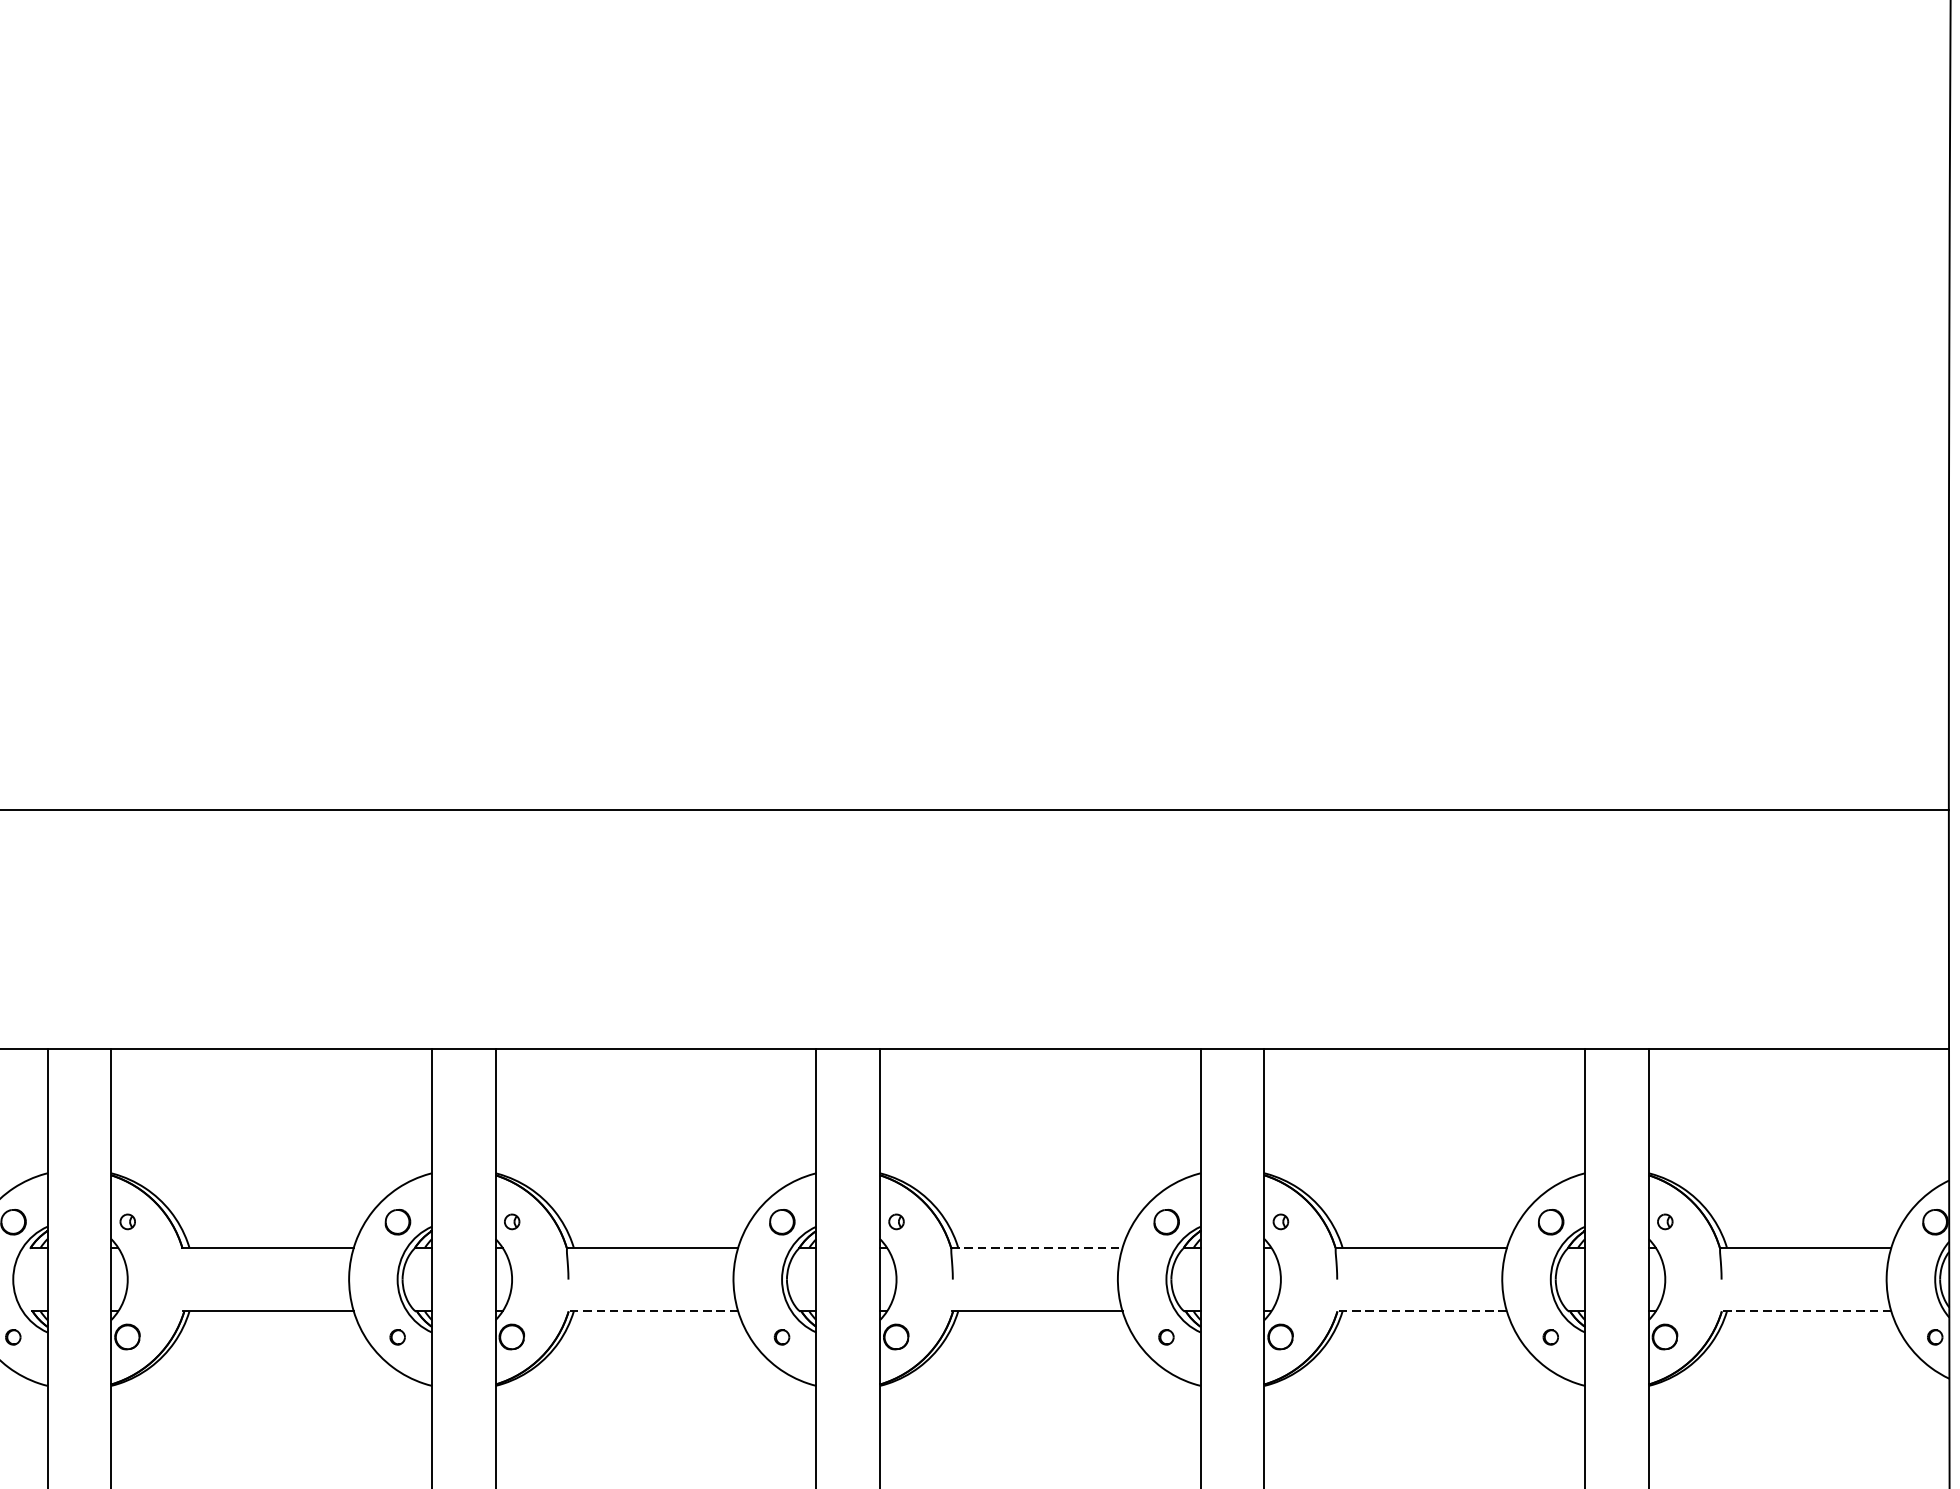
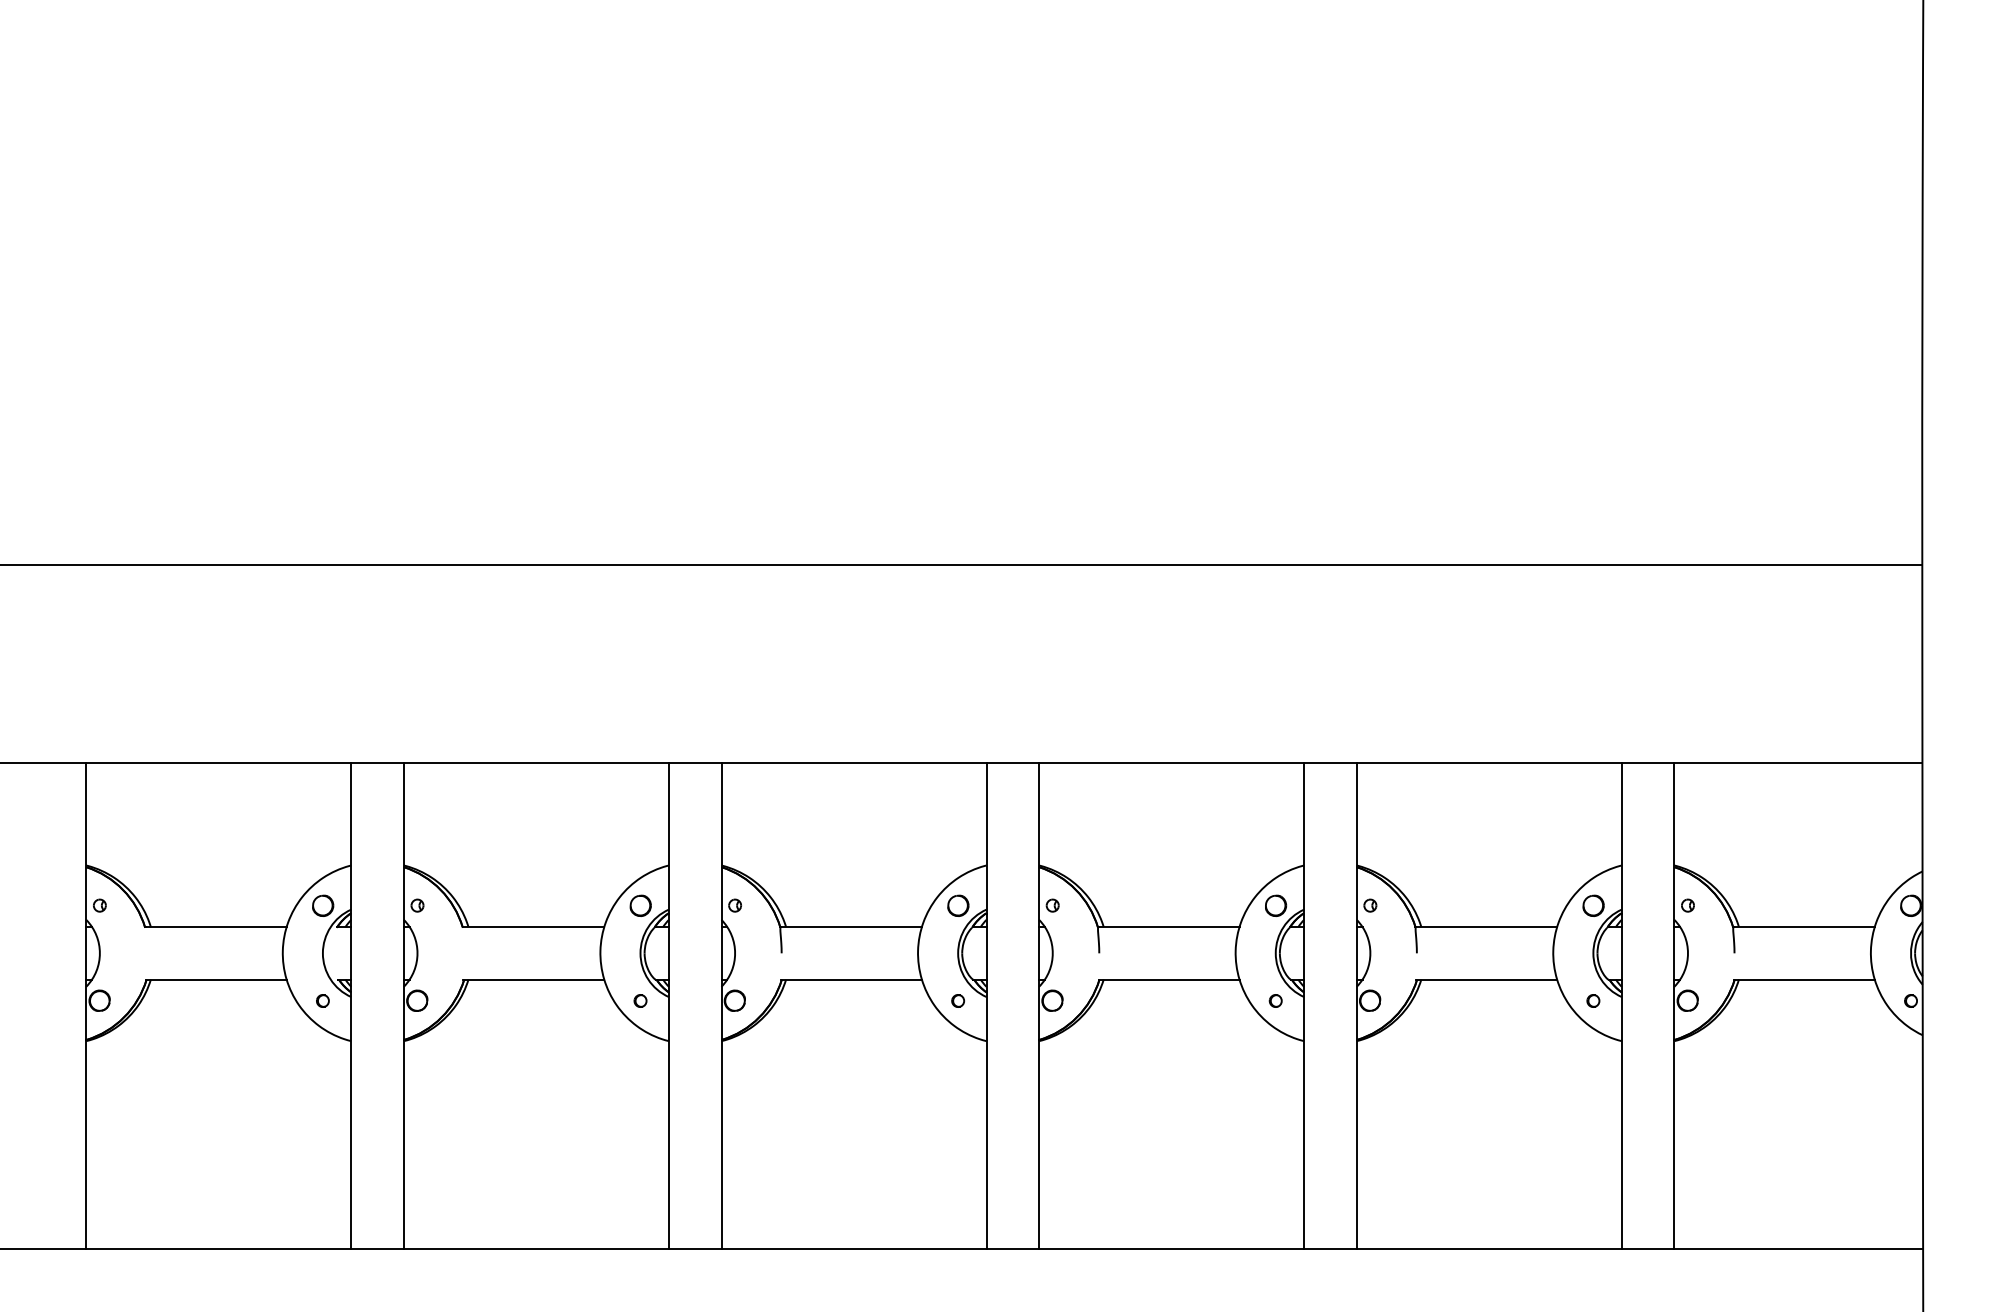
line: (1036, 1248) -> (1168, 927), dashed -> solid
line: (651, 1311) -> (850, 979), dashed -> solid
line: (1421, 1311) -> (1486, 979), dashed -> solid
line: (1805, 1311) -> (1803, 979), dashed -> solid

